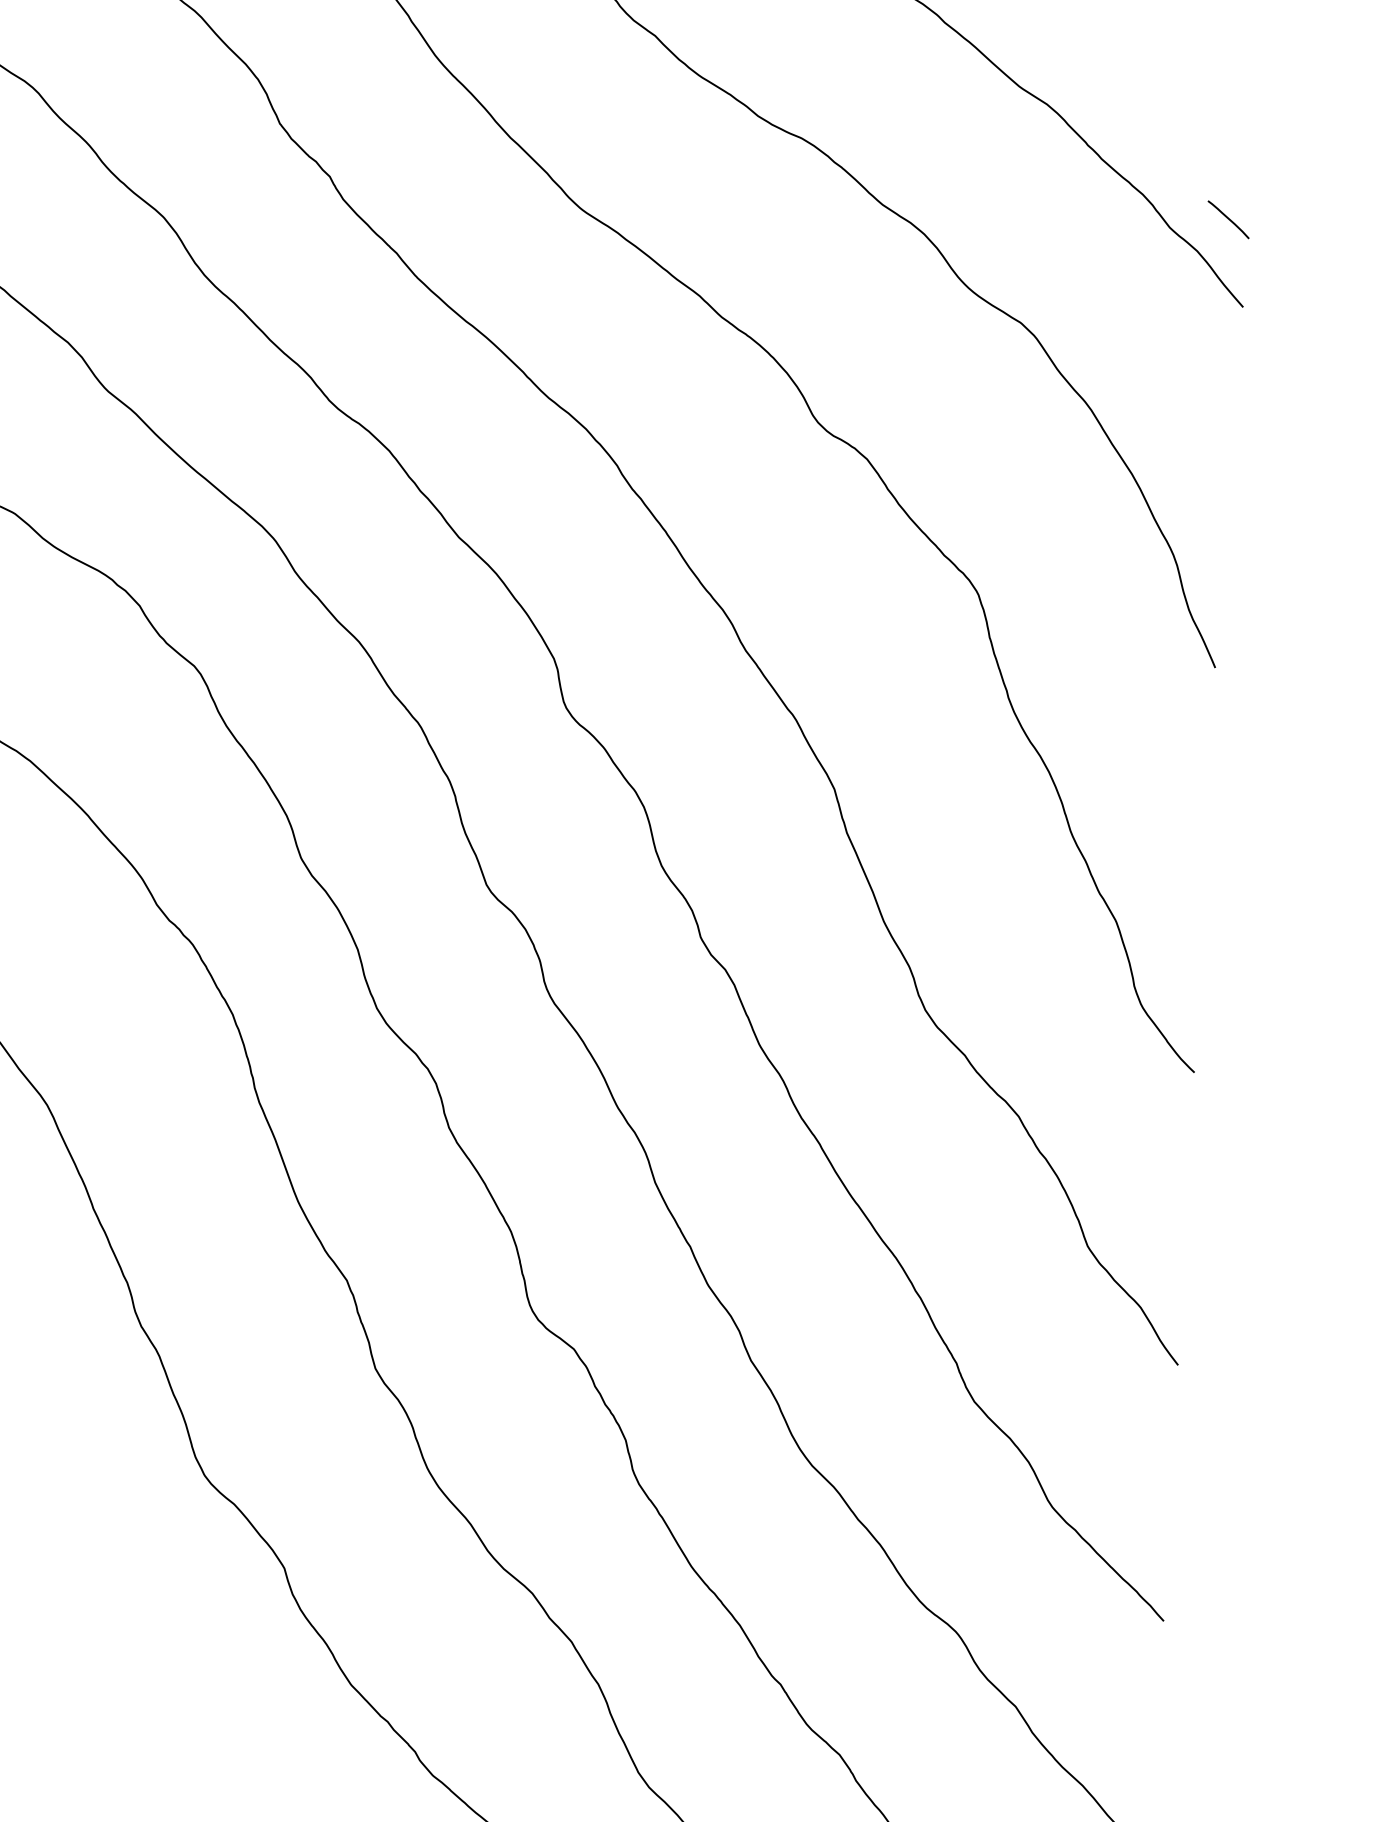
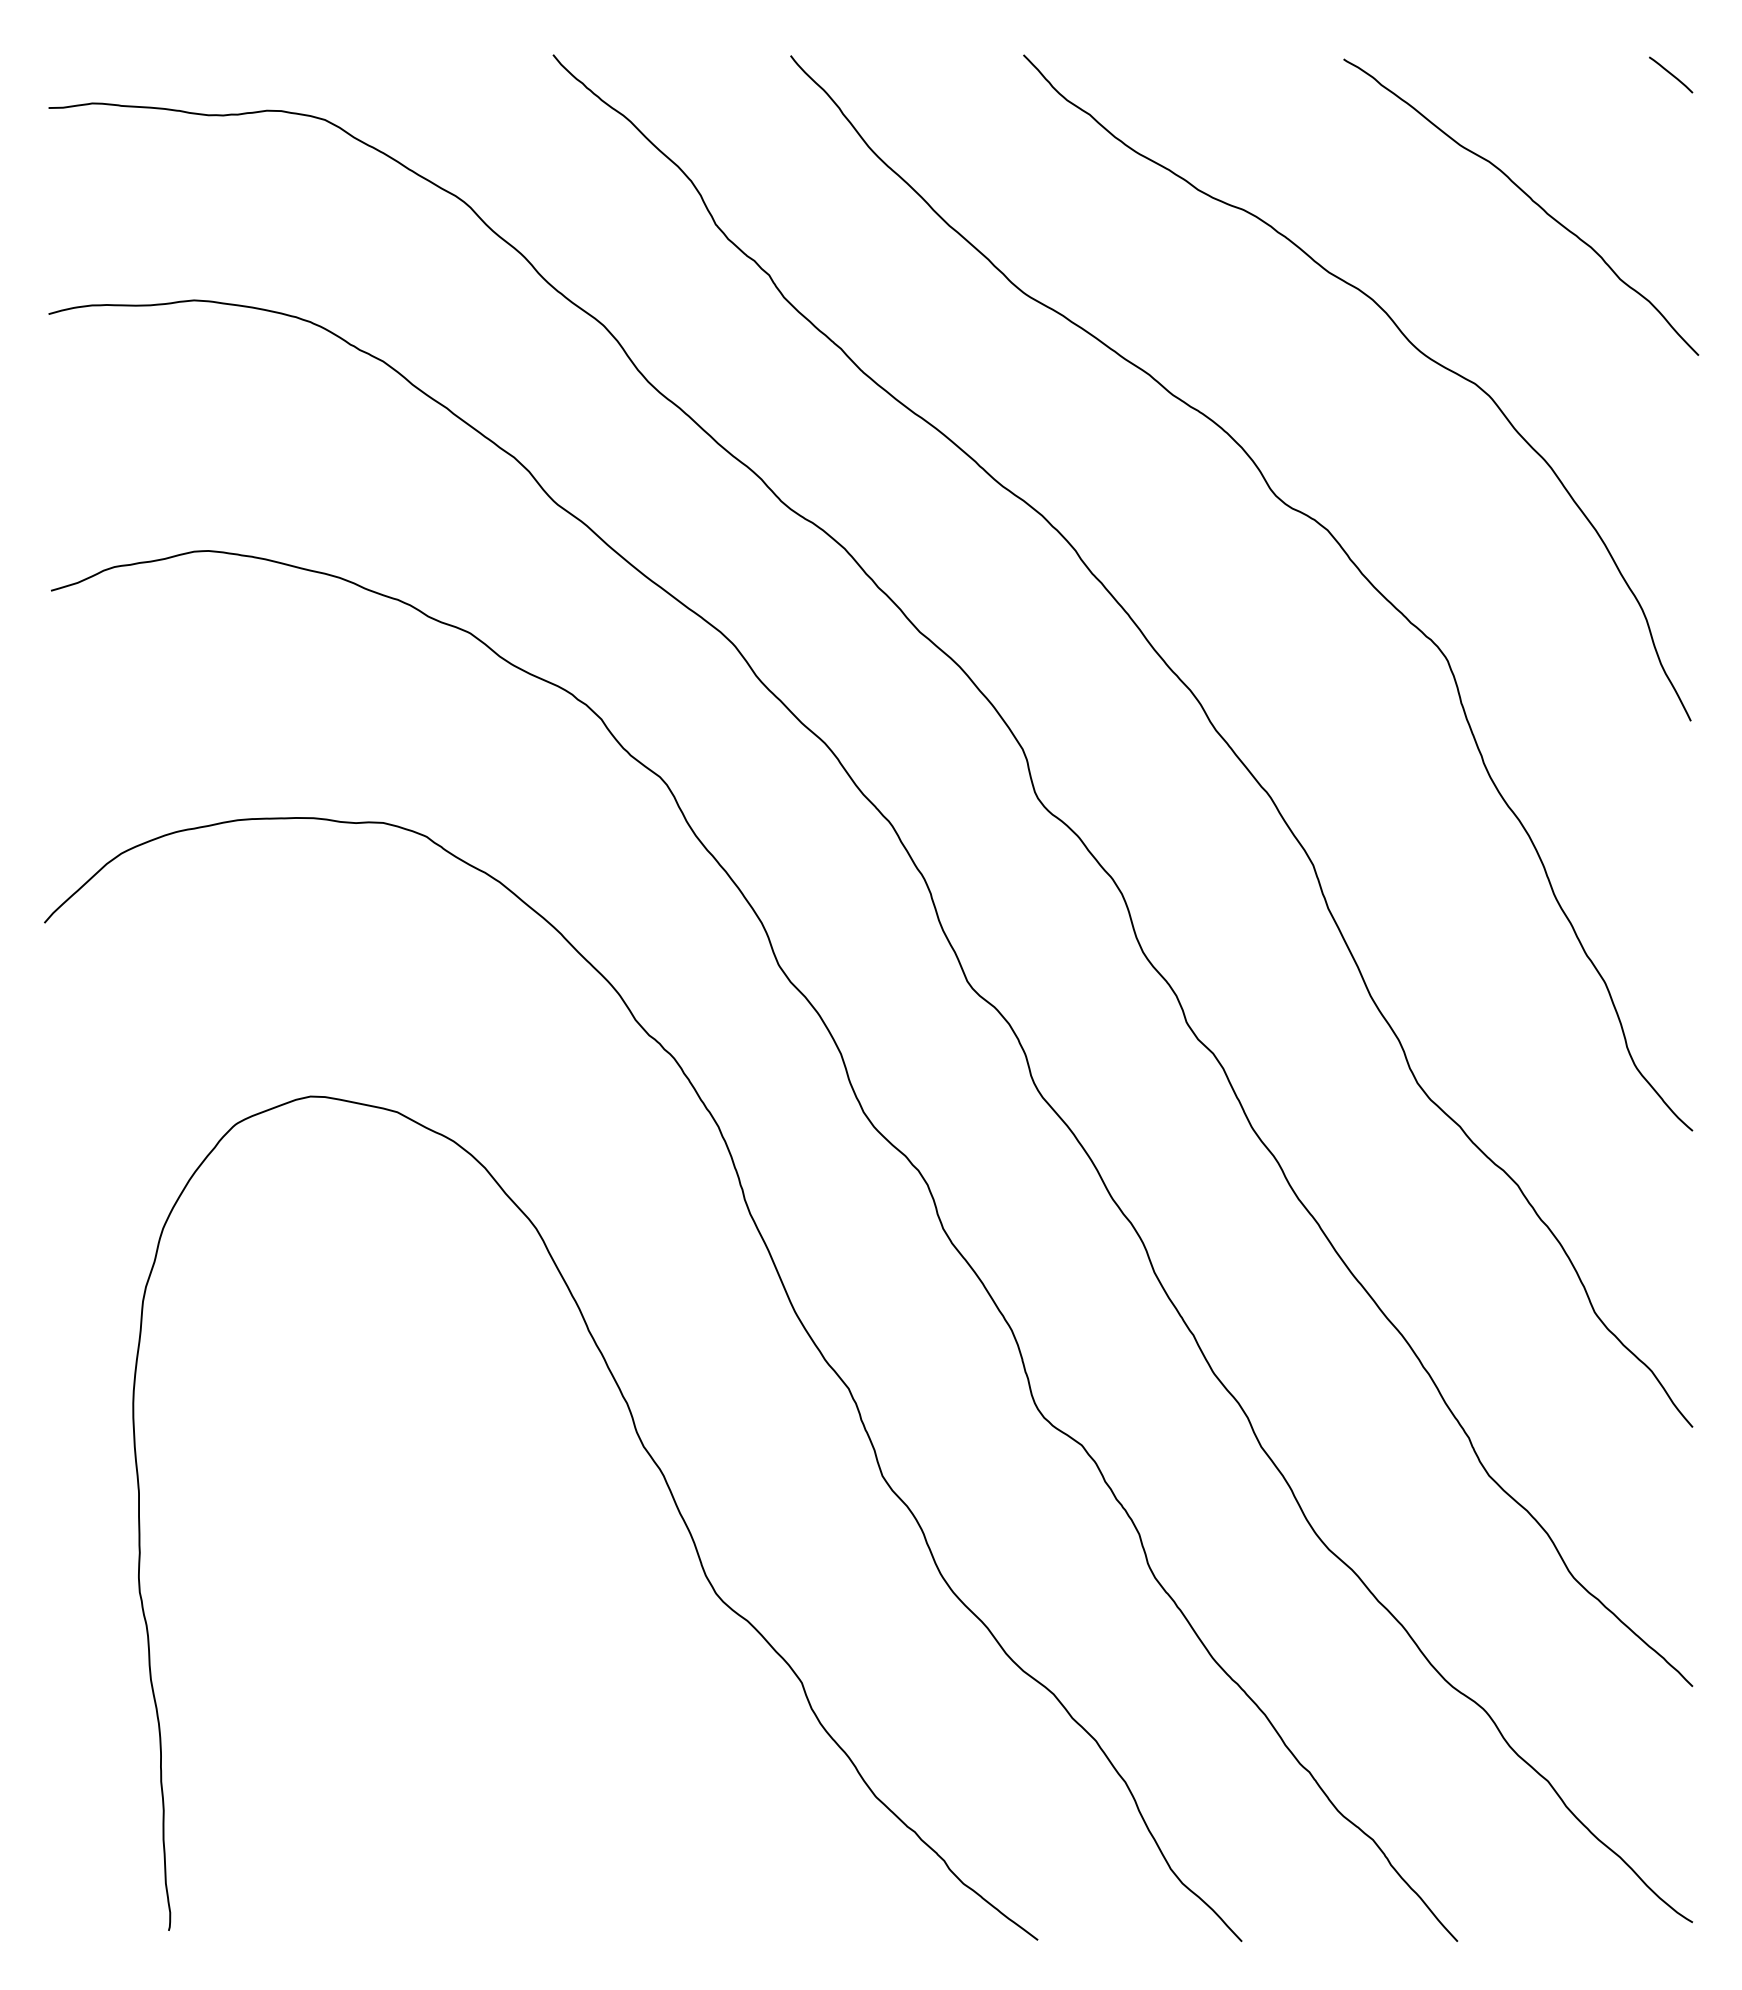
line: (1229, 219) -> (1671, 74), moved

